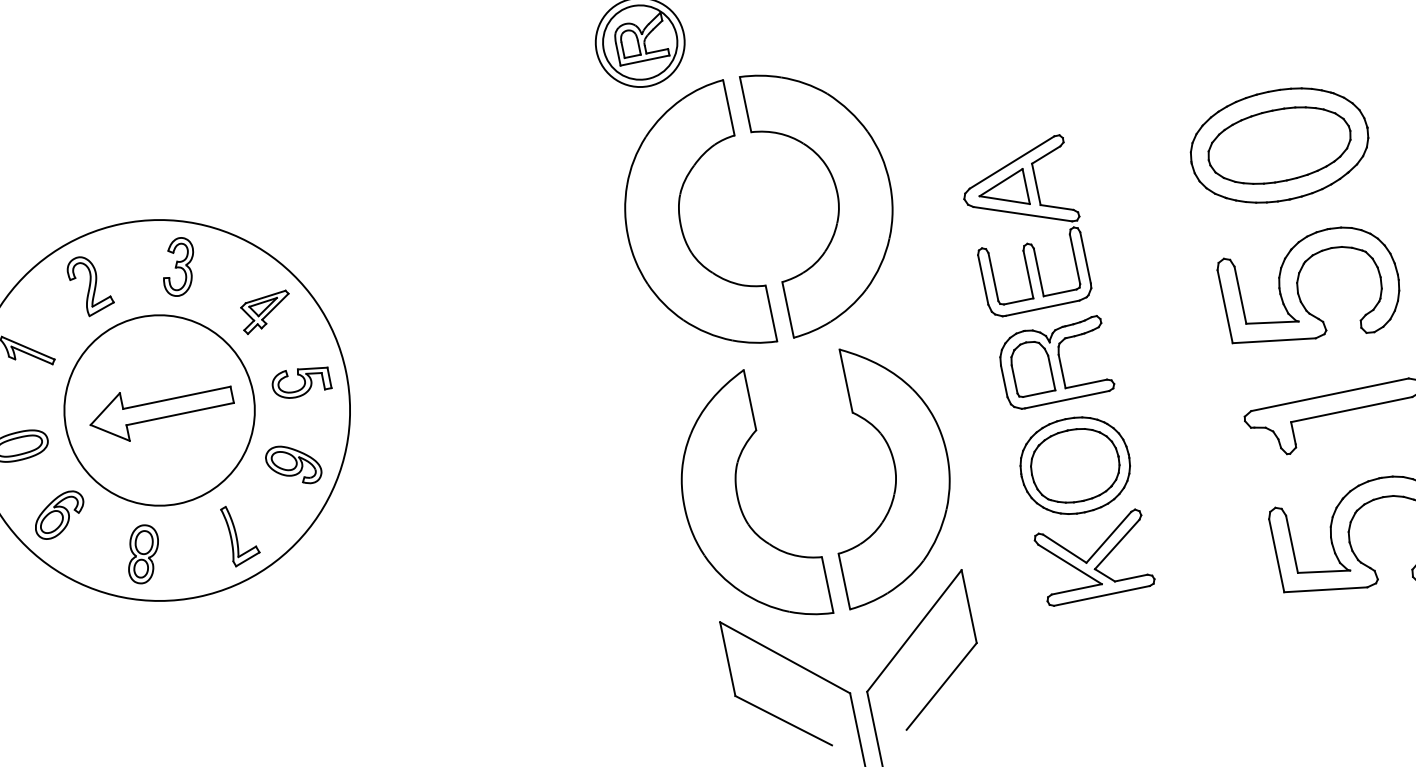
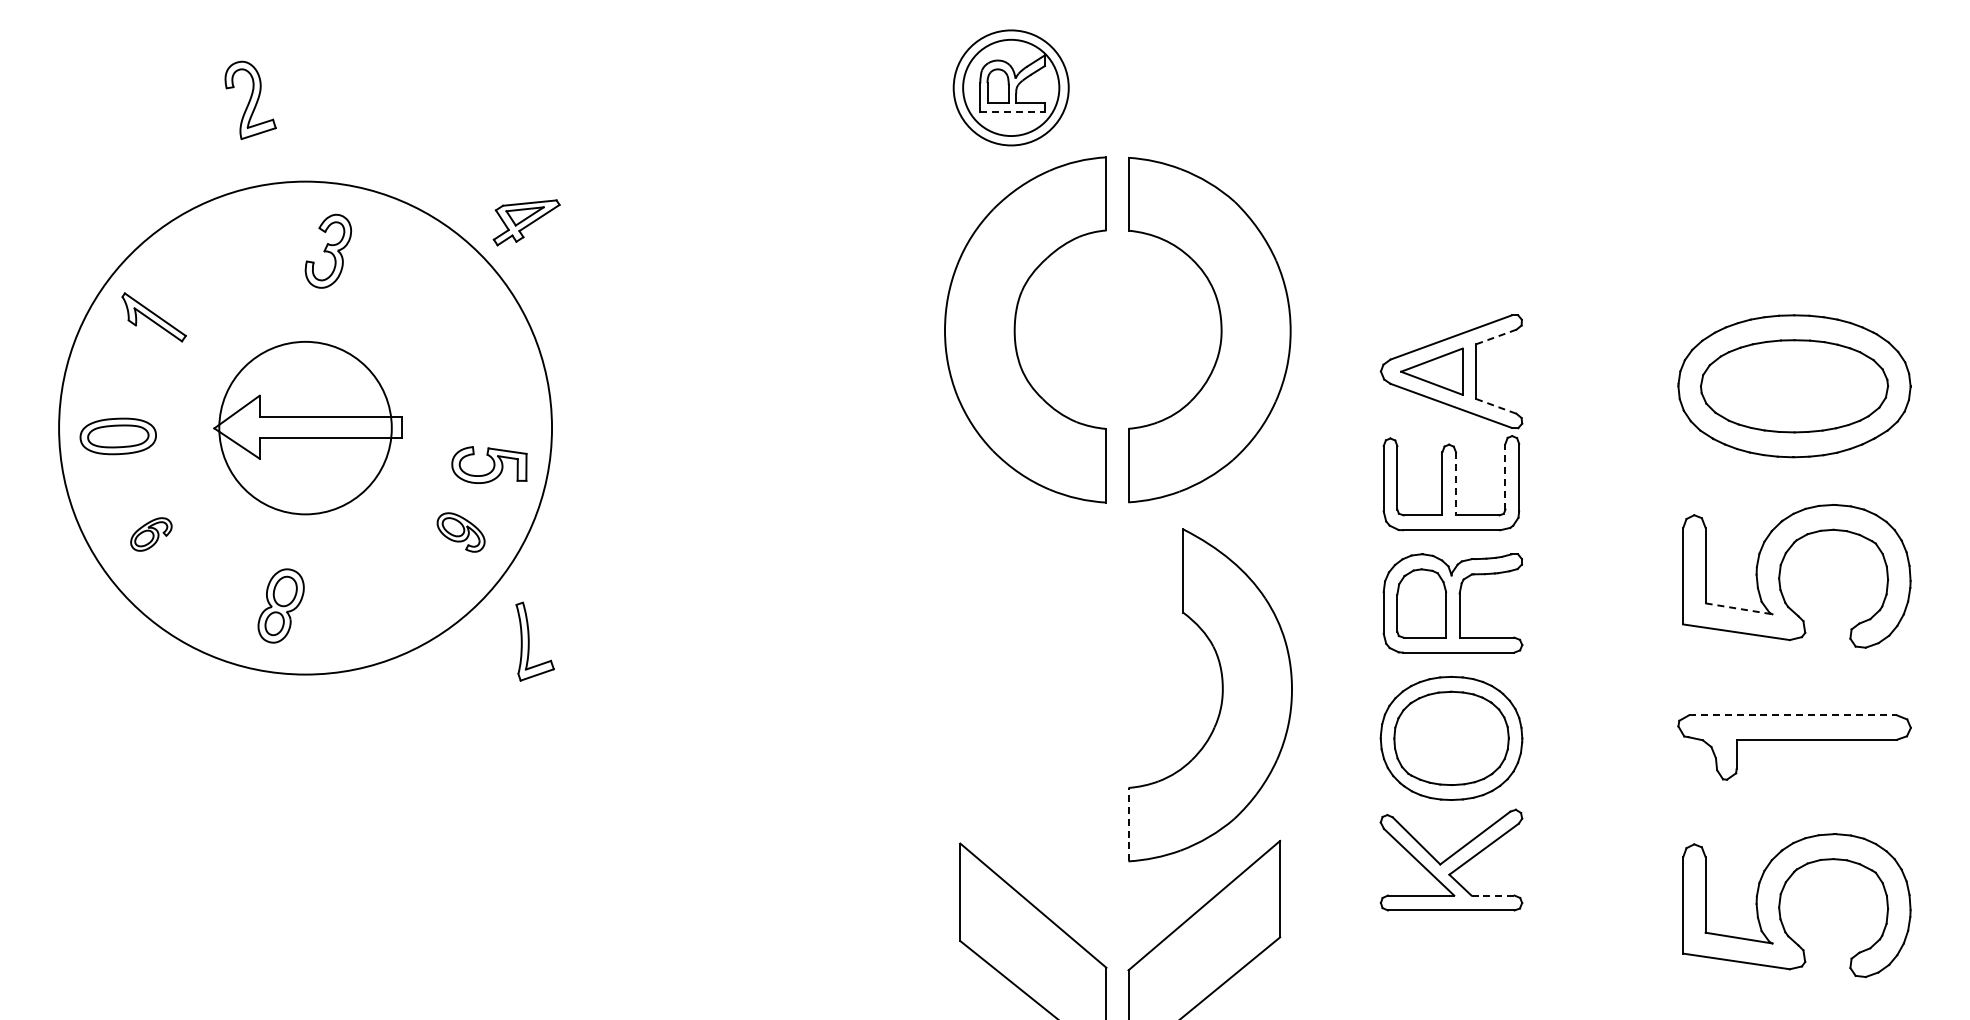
line: (645, 60) -> (1013, 111), solid -> dashed
line: (1045, 155) -> (1495, 337), solid -> dashed
line: (1057, 207) -> (1496, 406), solid -> dashed
line: (1075, 259) -> (1505, 476), solid -> dashed
part: (178, 266) -> (328, 250), moved
line: (1039, 272) -> (1456, 484), solid -> dashed
part: (90, 285) -> (250, 100), moved
part: (266, 312) -> (526, 222), moved
line: (1272, 322) -> (1739, 608), solid -> dashed
part: (301, 381) -> (489, 464), moved
line: (1330, 394) -> (1793, 715), solid -> dashed
circle: (159, 410) -> (305, 427), size x0.7
part: (293, 465) -> (460, 532), size x0.7
part: (739, 501) -> (1016, 695), removed
part: (59, 515) -> (151, 534), size x0.6
part: (240, 534) -> (534, 641), moved
part: (142, 553) -> (280, 605), moved
line: (1131, 577) -> (1493, 895), solid -> dashed
line: (844, 581) -> (1128, 824), solid -> dashed

